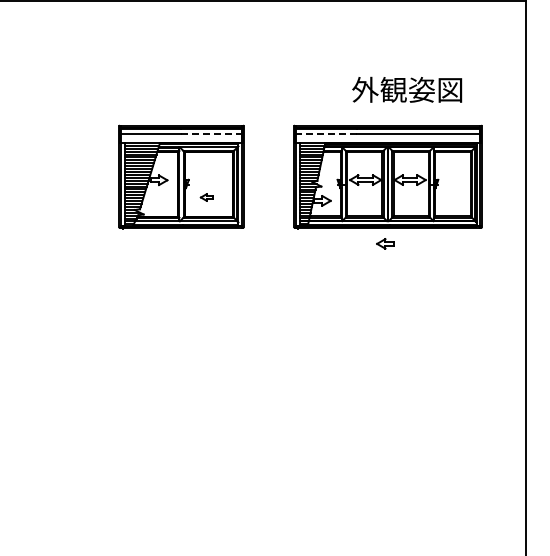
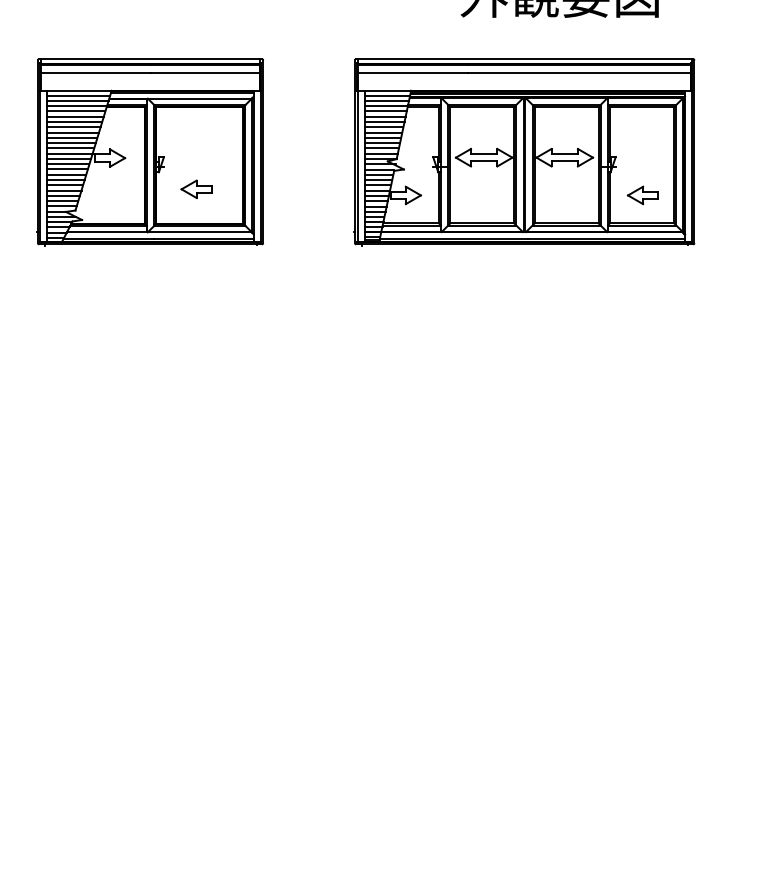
line: (212, 133) -> (206, 73), dashed -> solid
line: (325, 133) -> (411, 73), dashed -> solid
part: (206, 197) -> (195, 189), size x1.43
part: (385, 243) -> (643, 194), moved

